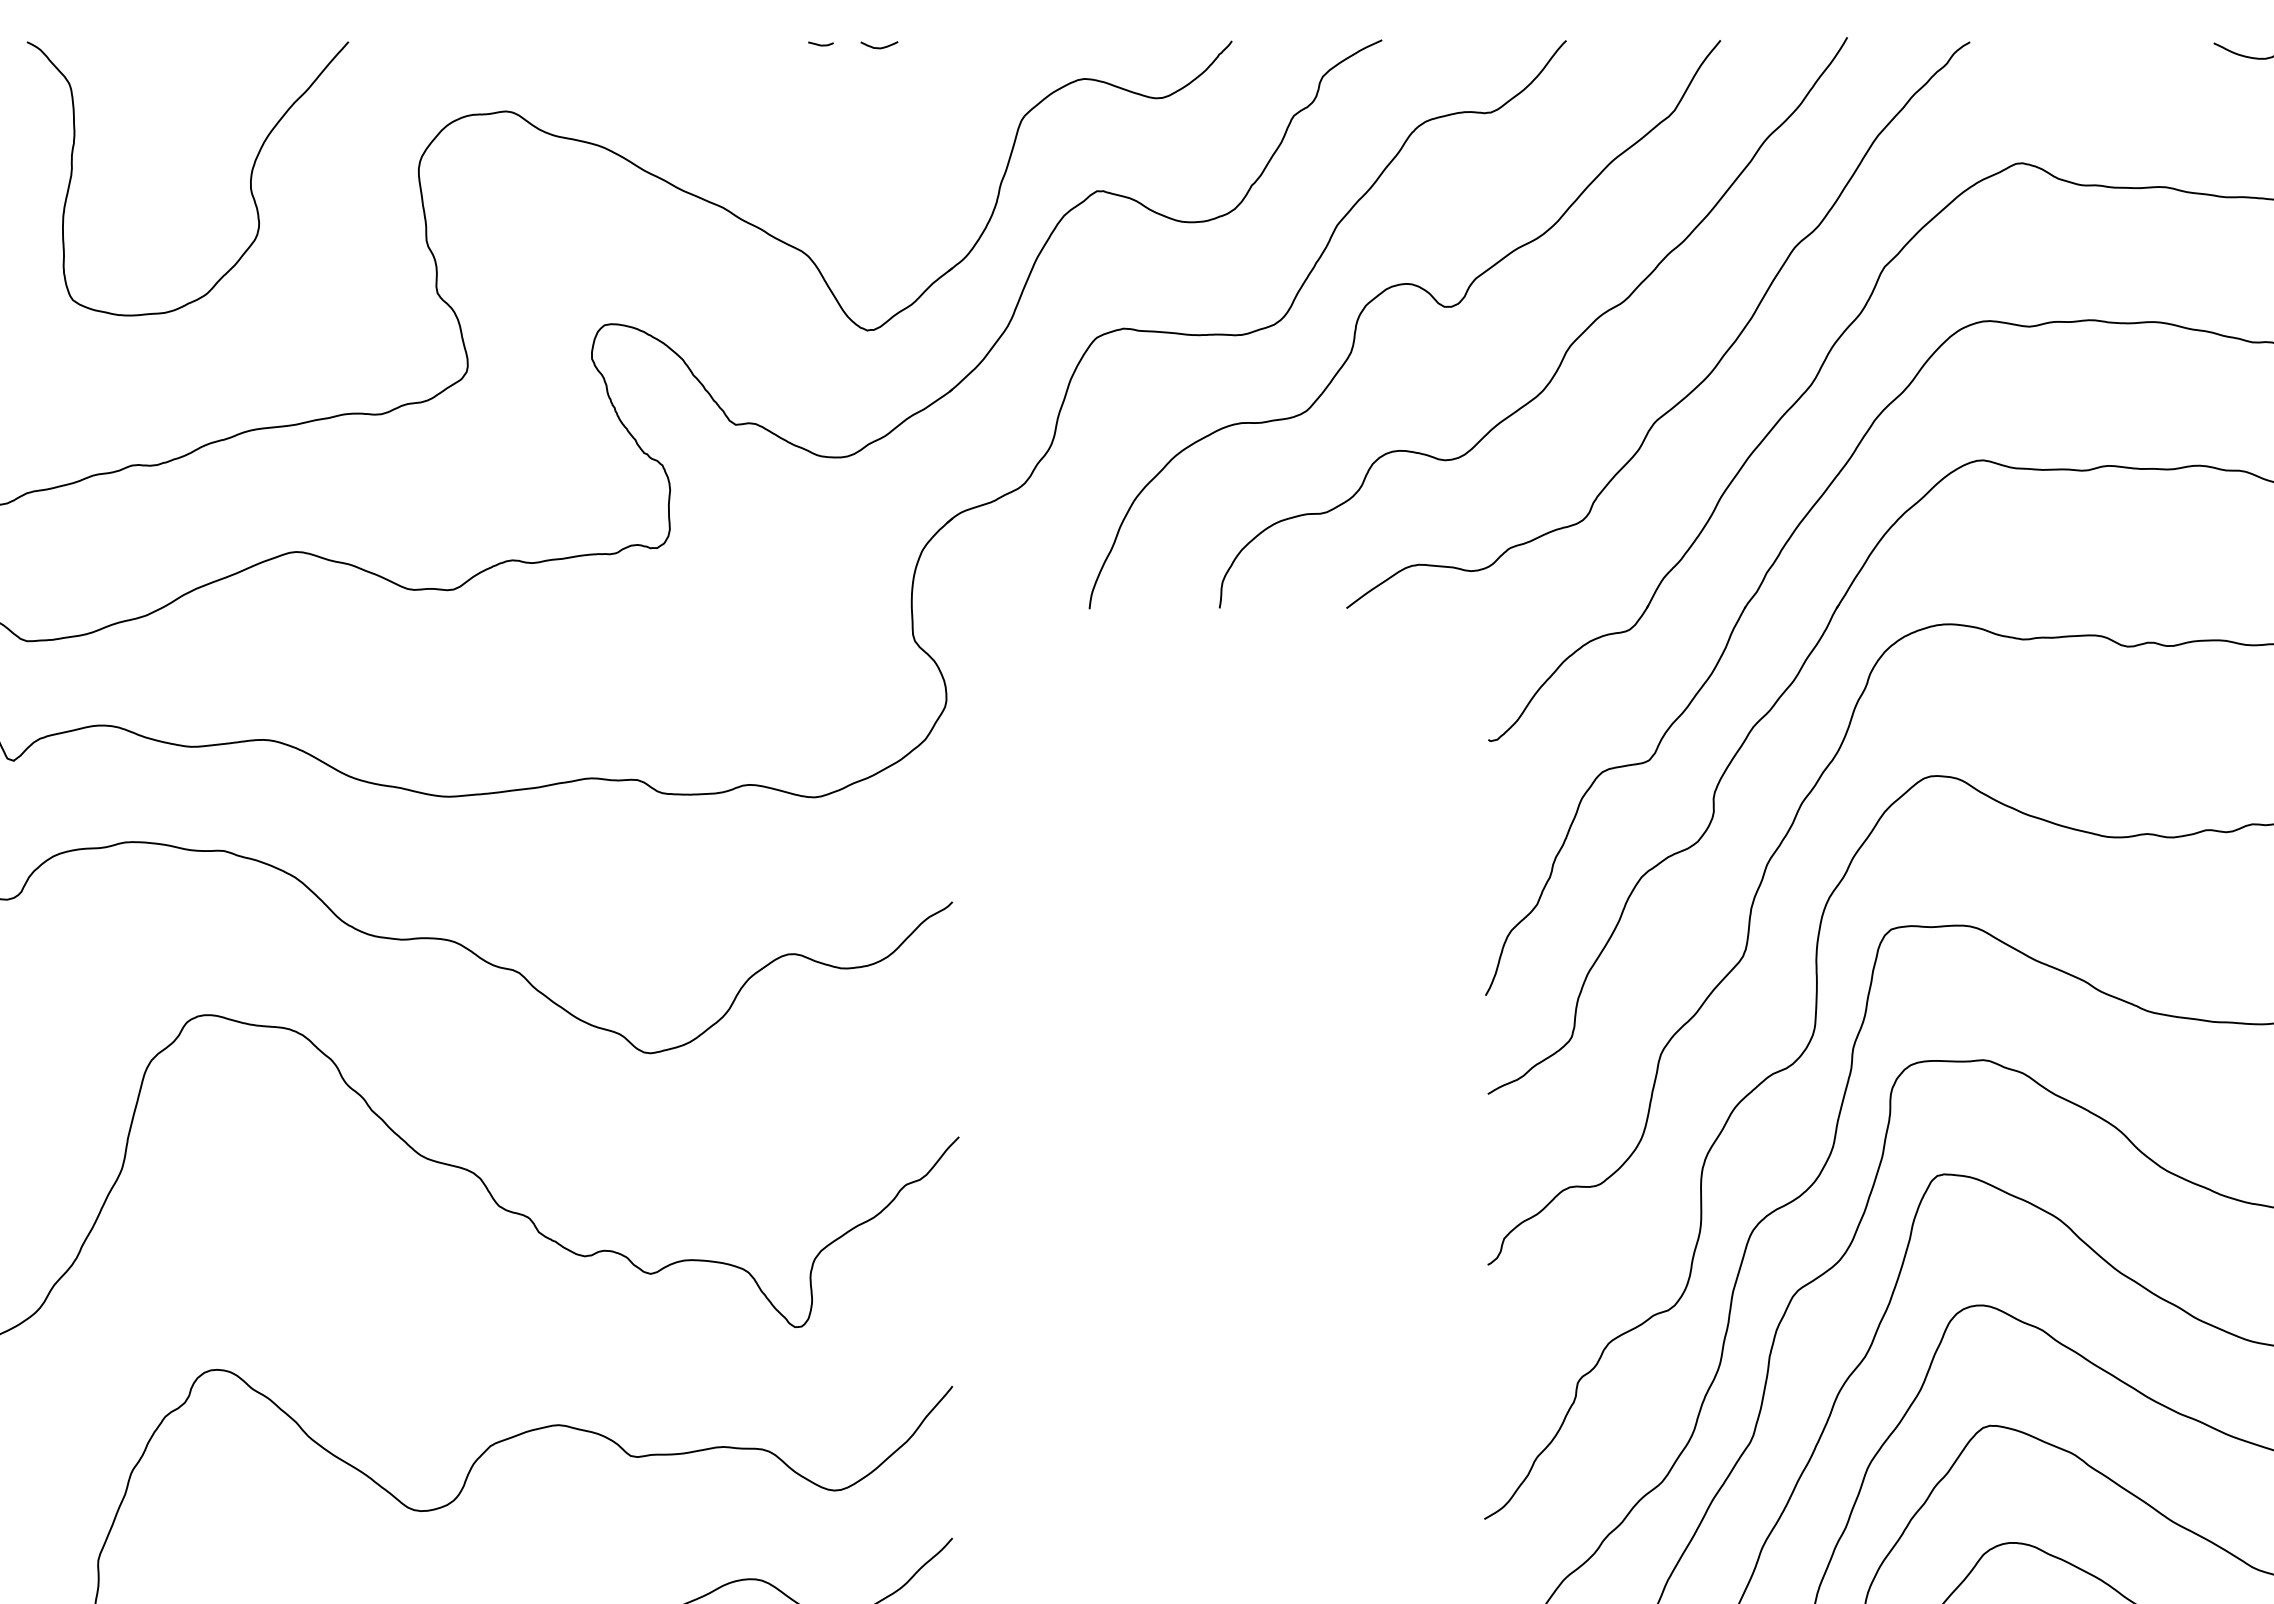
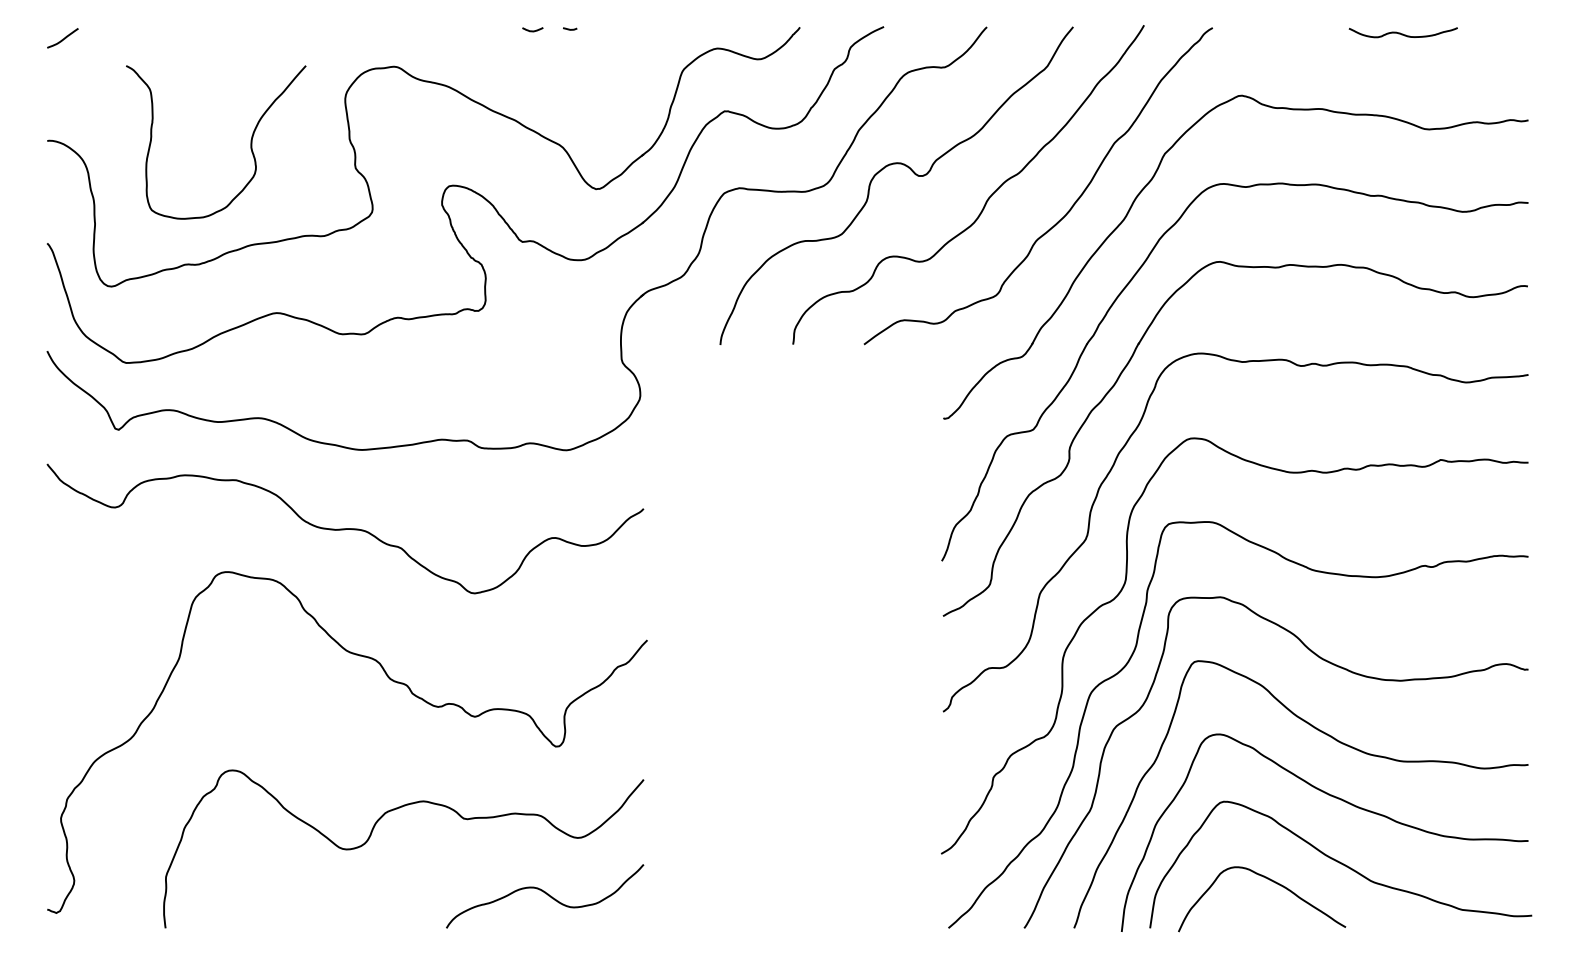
curve: (878, 46) -> (532, 30), moved
curve: (249, 179) -> (250, 142), moved

